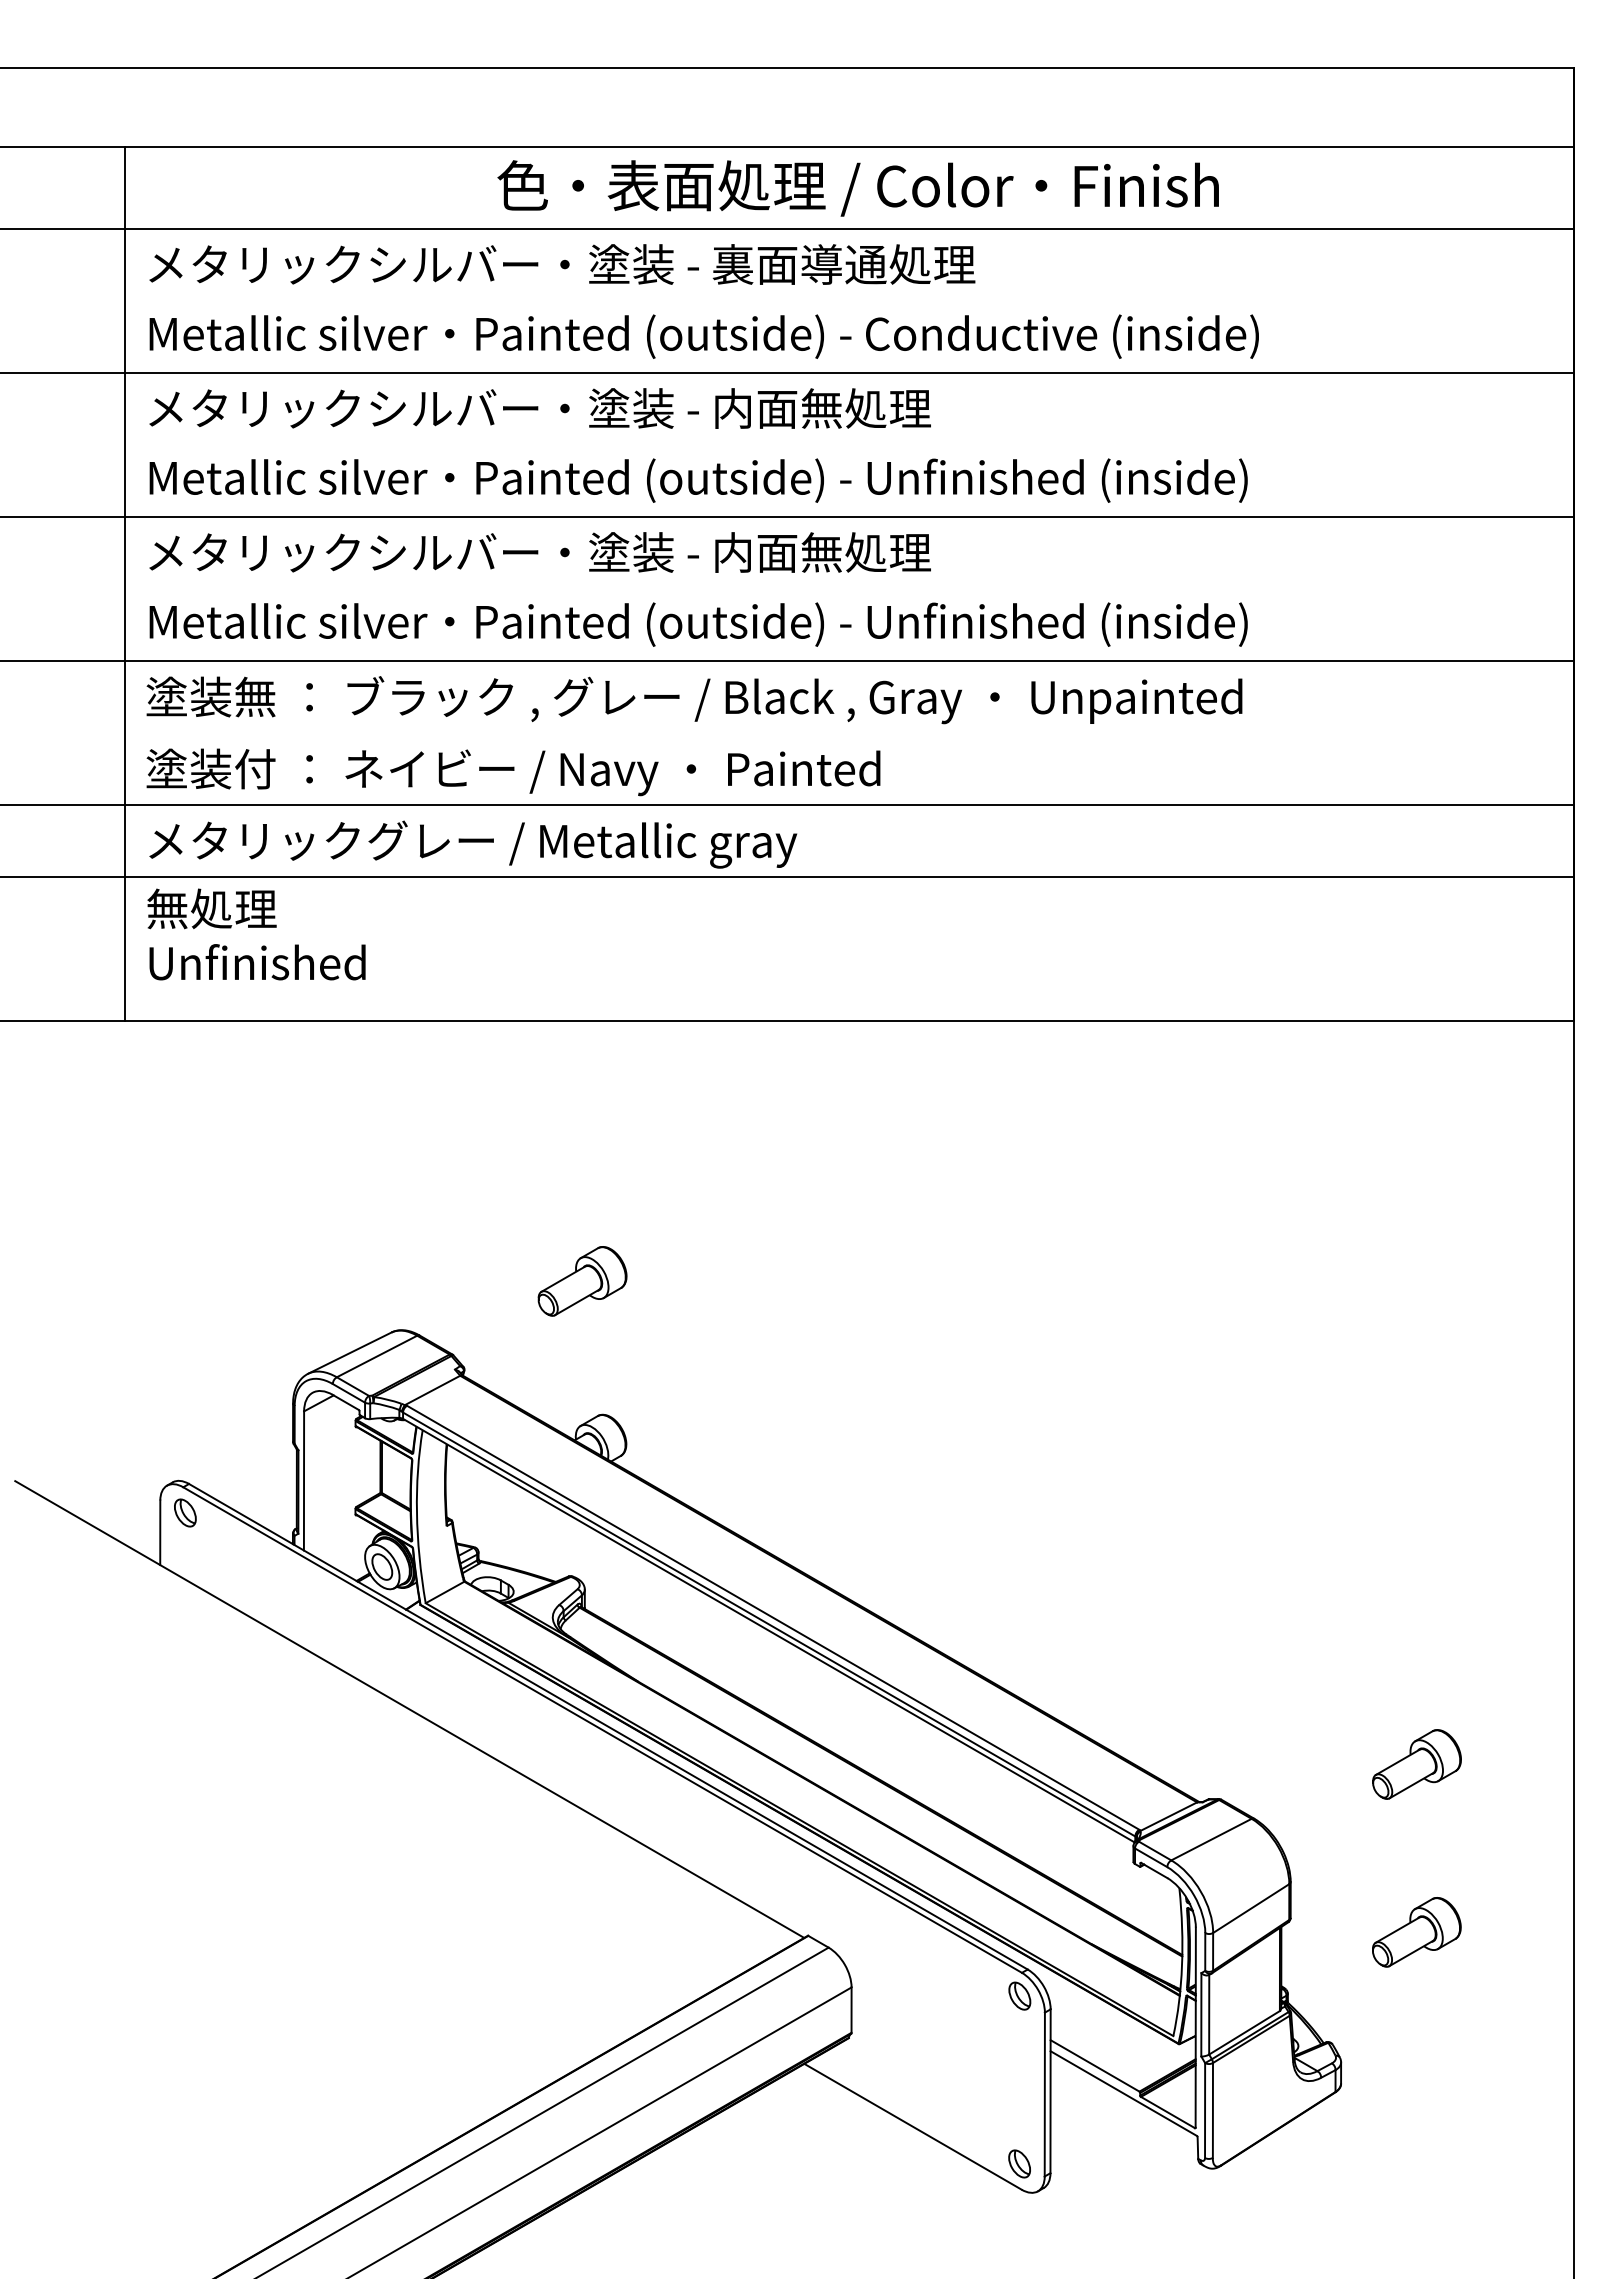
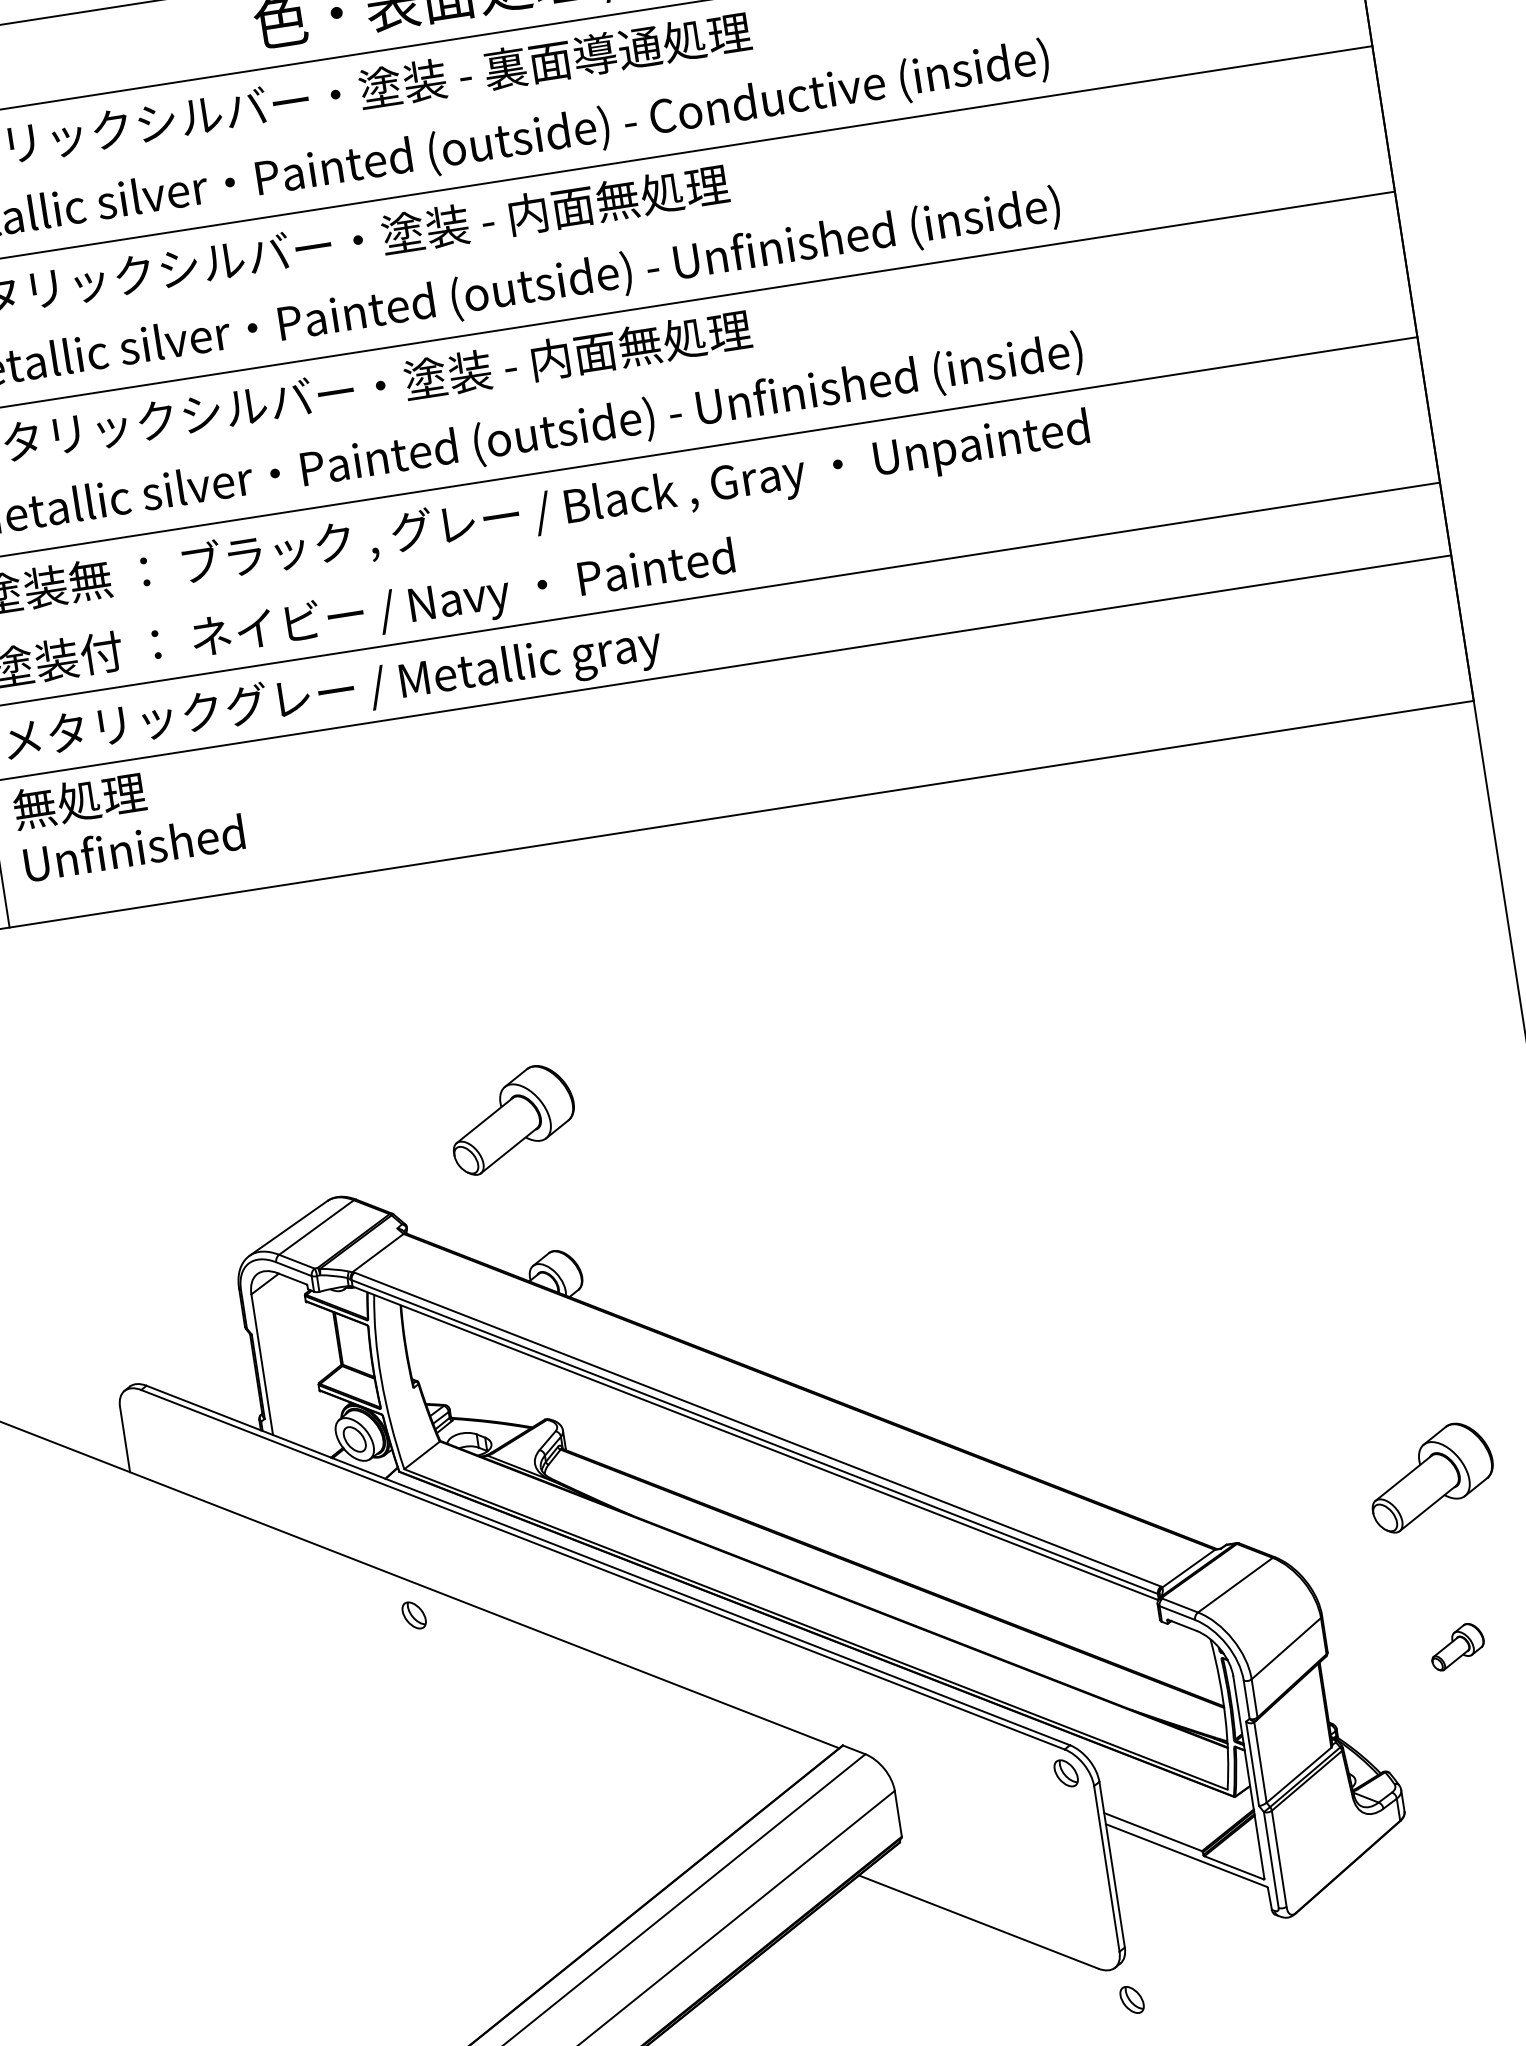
part: (582, 1281) -> (512, 1119), size x1.4
part: (185, 1512) -> (414, 1614), moved
part: (1416, 1764) -> (1430, 1477), size x1.4
part: (1416, 1932) -> (1457, 1646), size x0.6
part: (1019, 2163) -> (1131, 1999), moved

